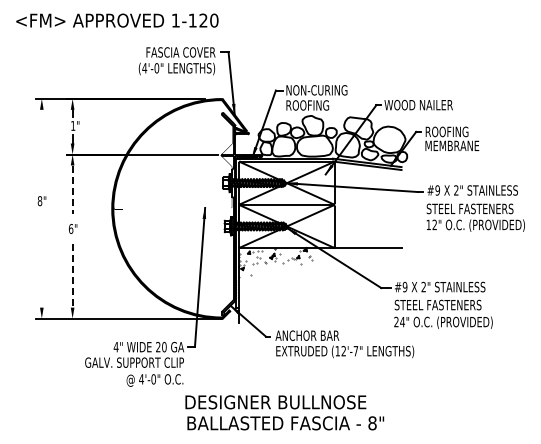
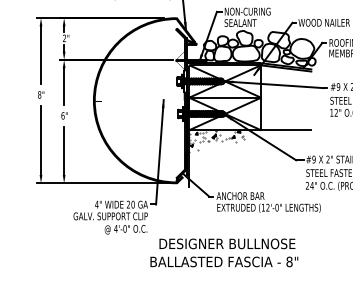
text: (307, 105) -> (240, 23), ROOFING -> SEALANT
text: (73, 125) -> (64, 38), 1" -> 2"
line: (41, 147) -> (40, 54), added
line: (72, 190) -> (64, 86), dashed -> solid
line: (41, 261) -> (40, 140), added
line: (72, 275) -> (64, 150), dashed -> solid
text: (355, 351) -> (276, 207), (12'-7" -> (12'-0"
text: (275, 402) -> (227, 244), moved

